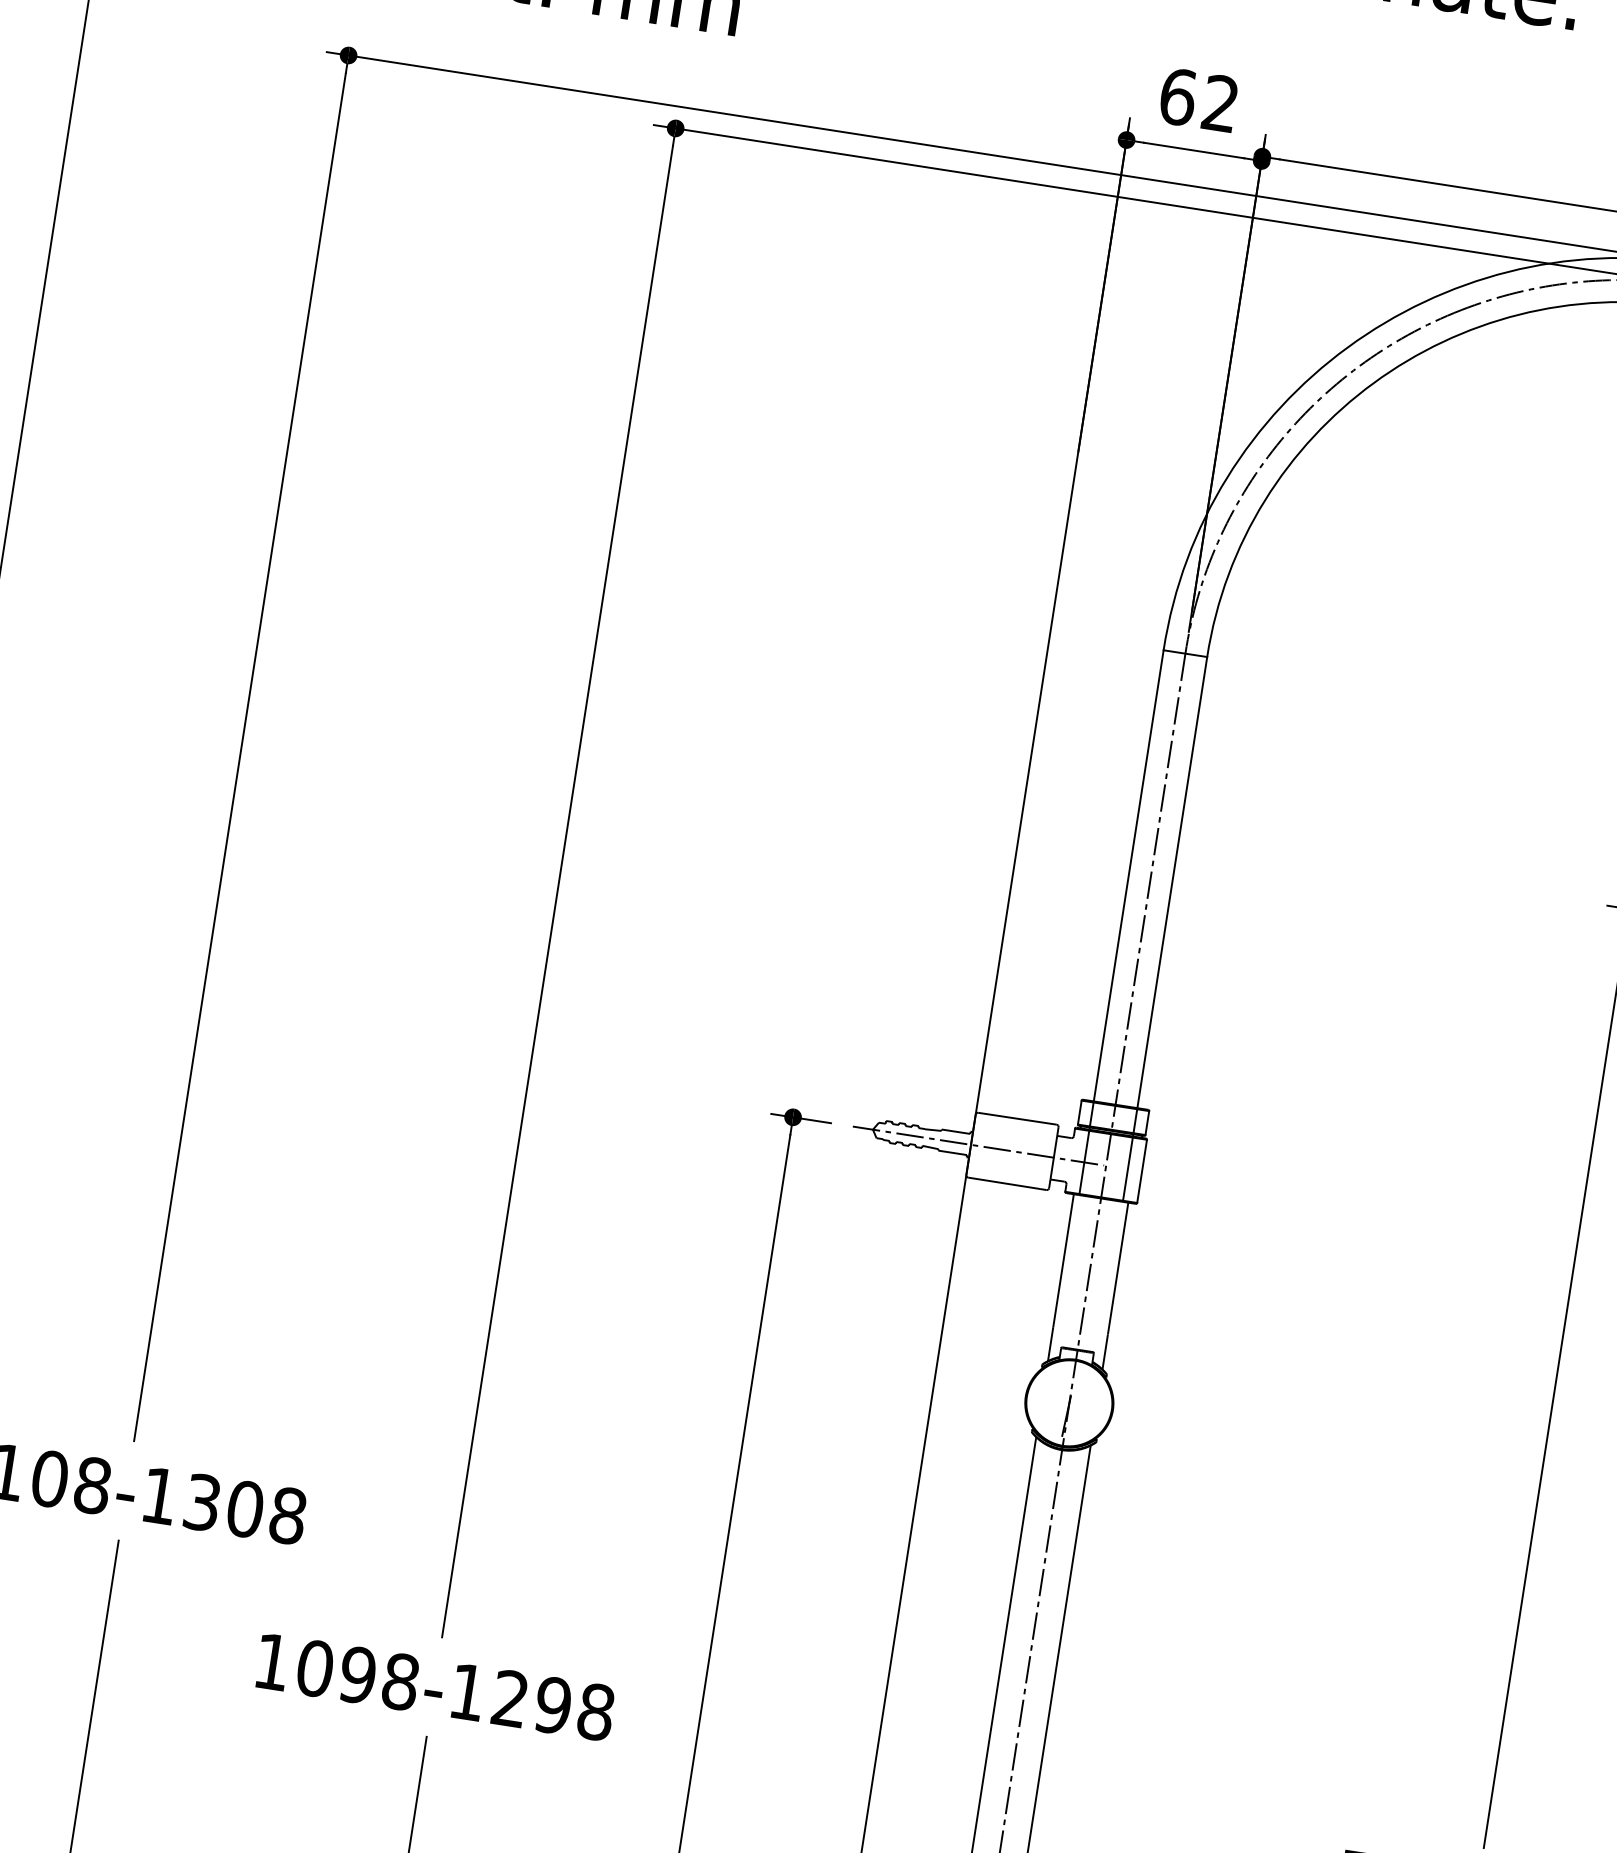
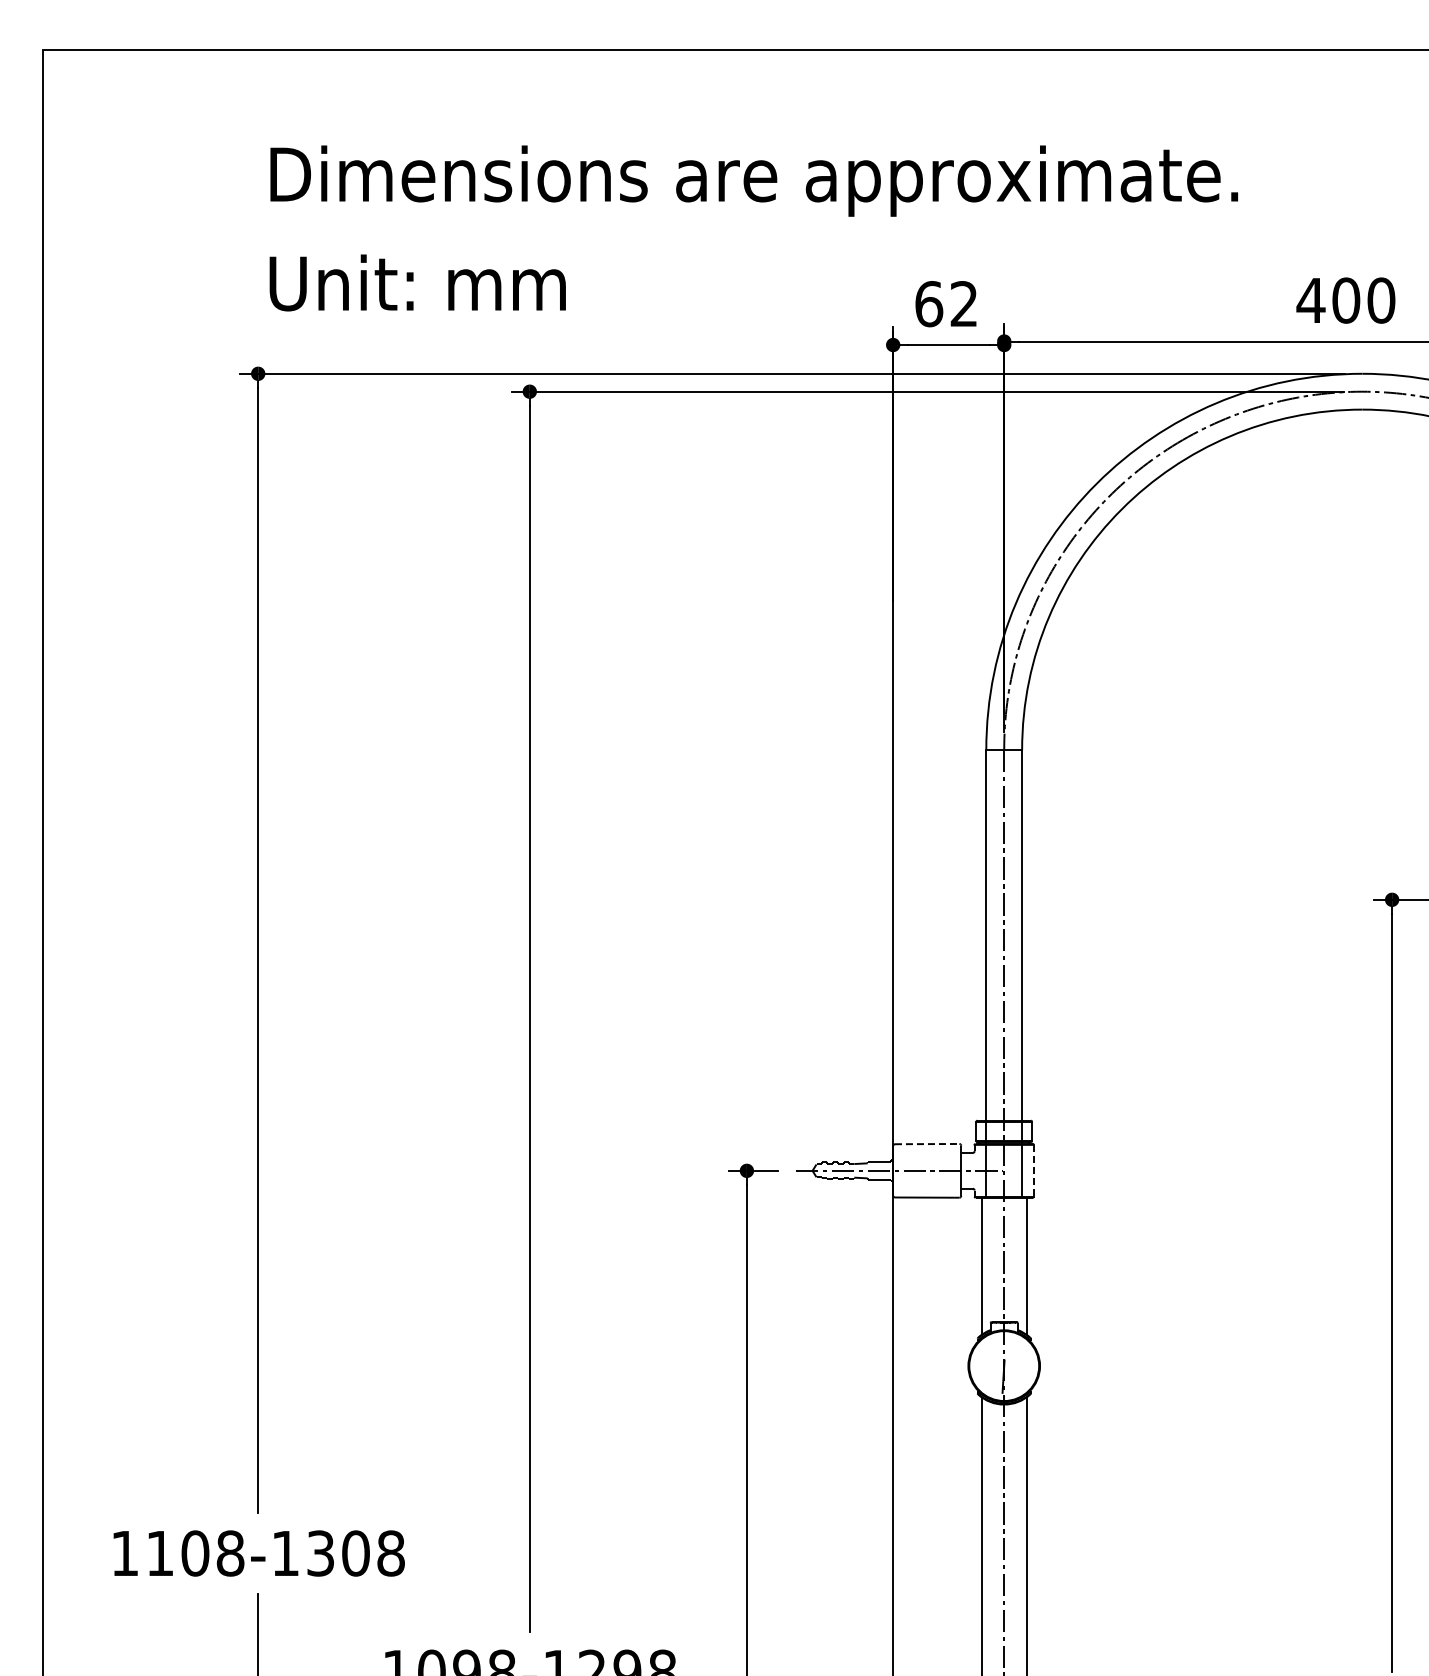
line: (1017, 1119) -> (927, 1144), solid -> dashed
line: (1141, 1170) -> (1033, 1170), solid -> dashed

